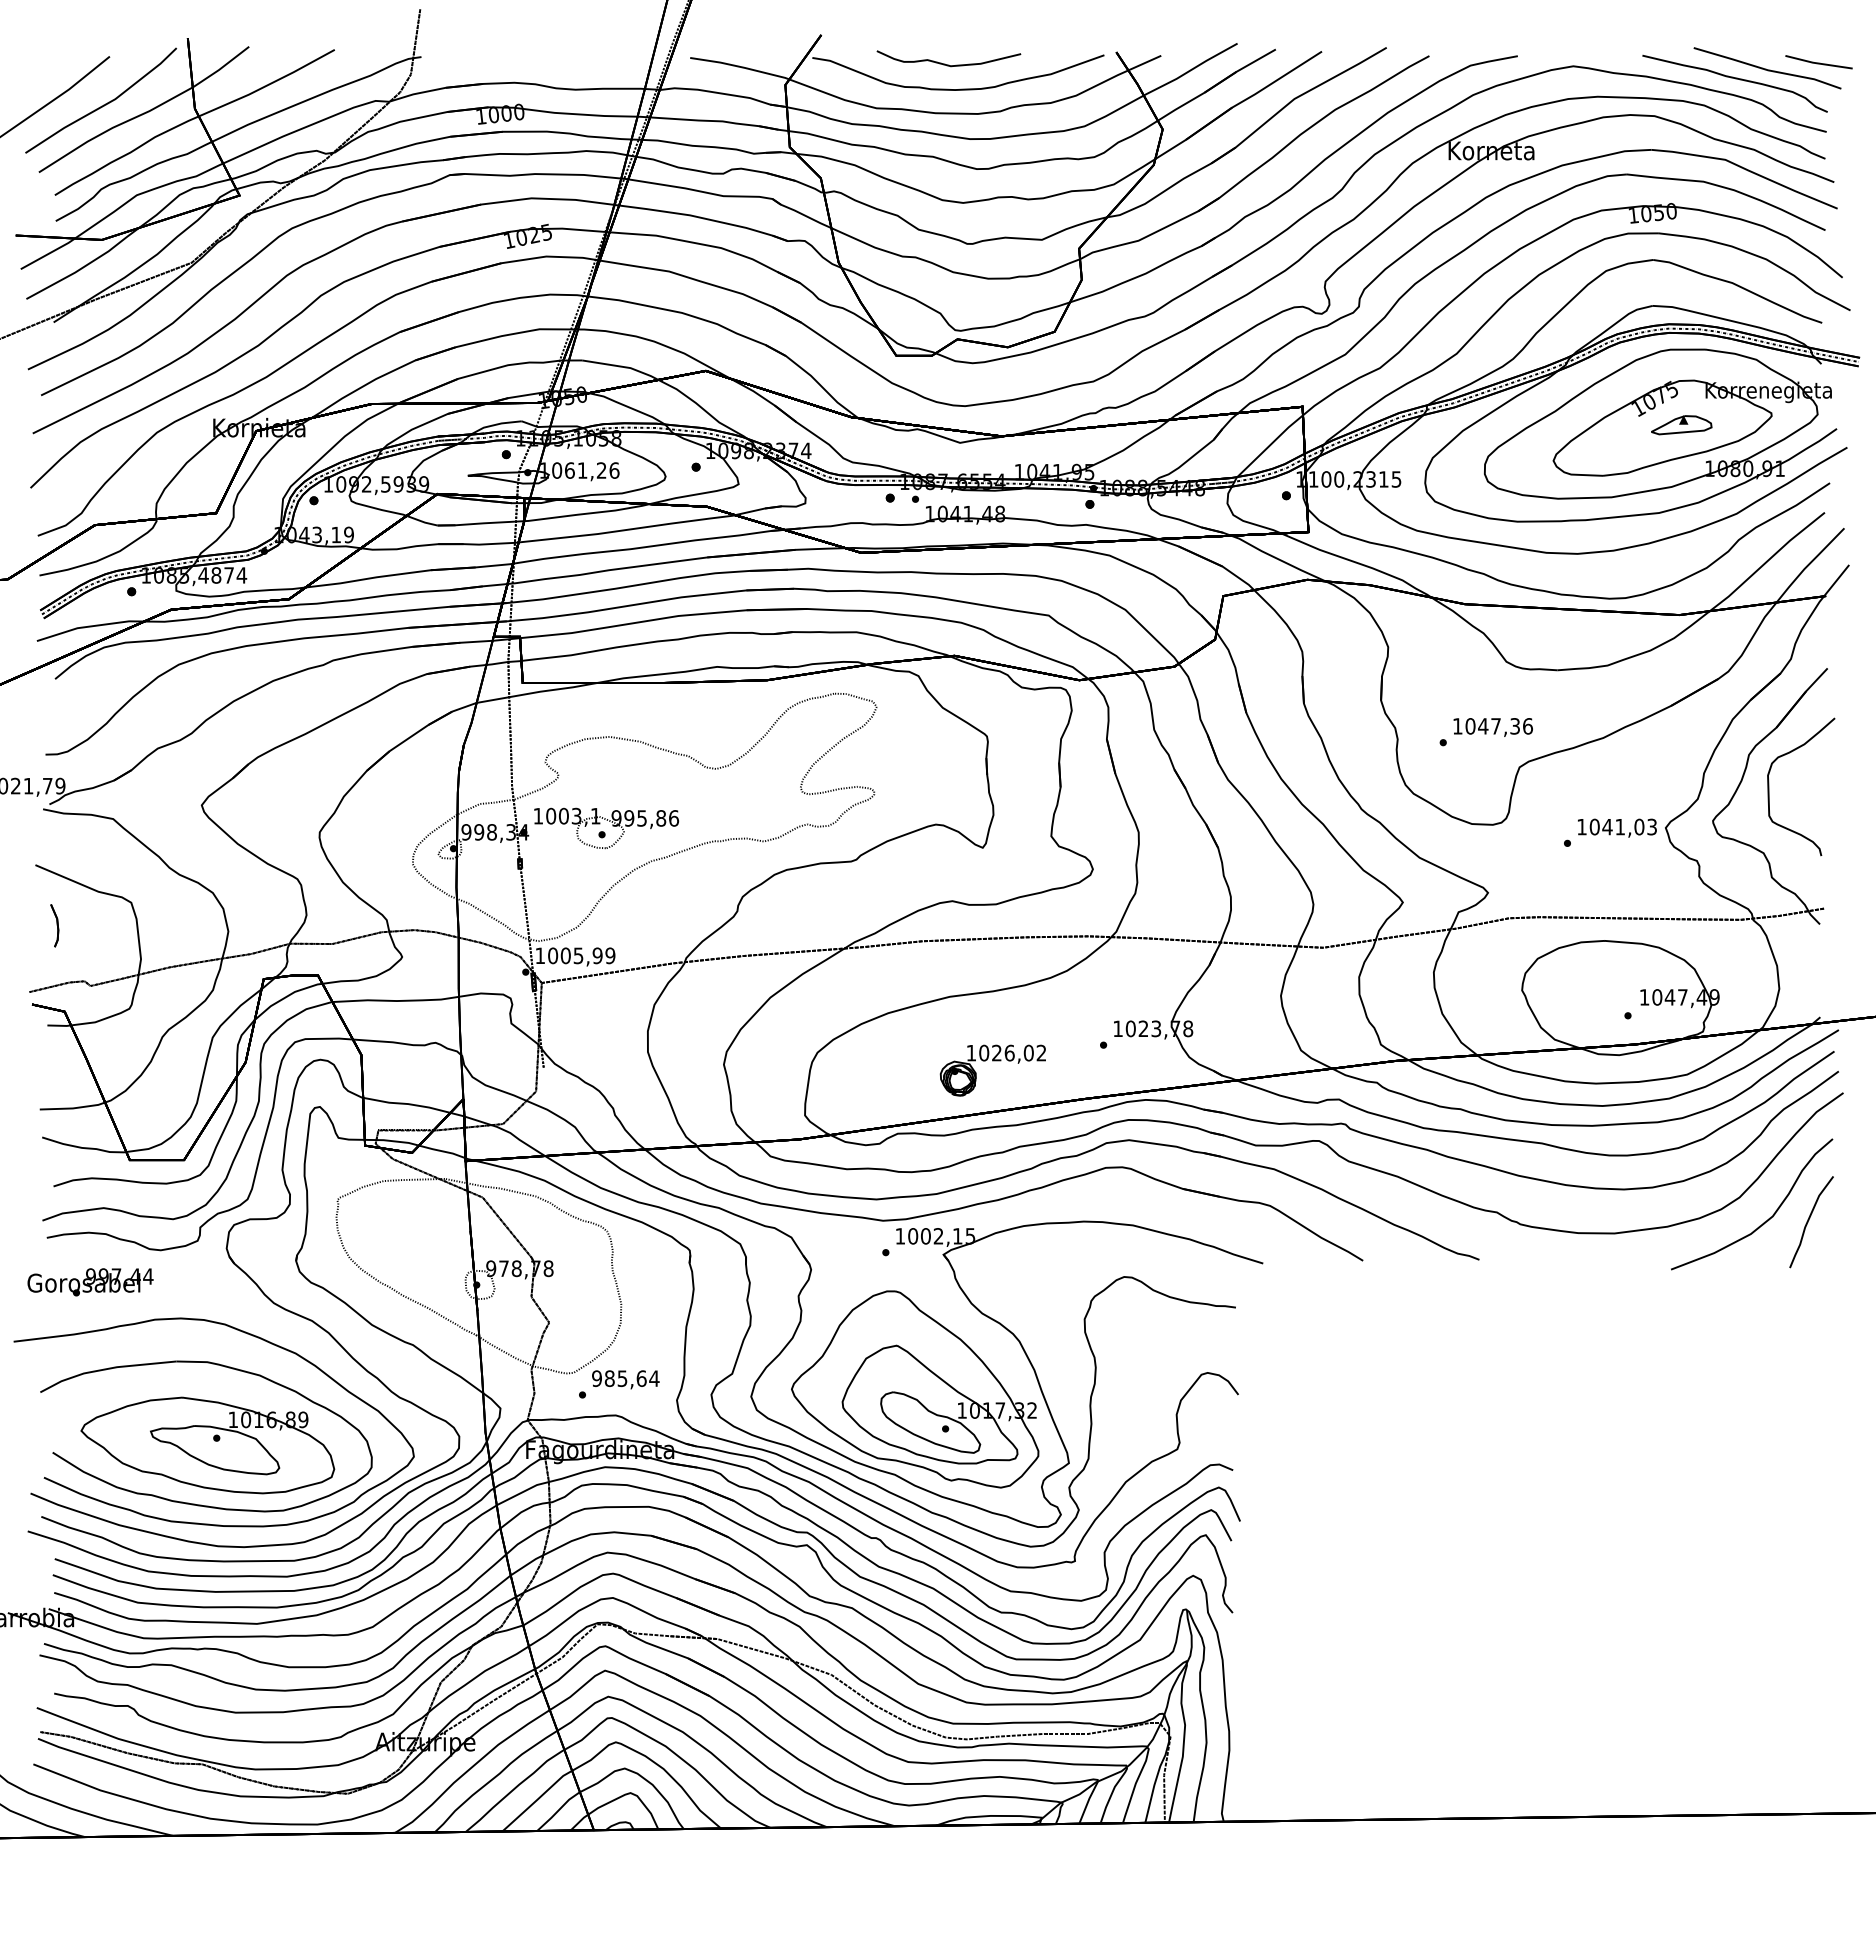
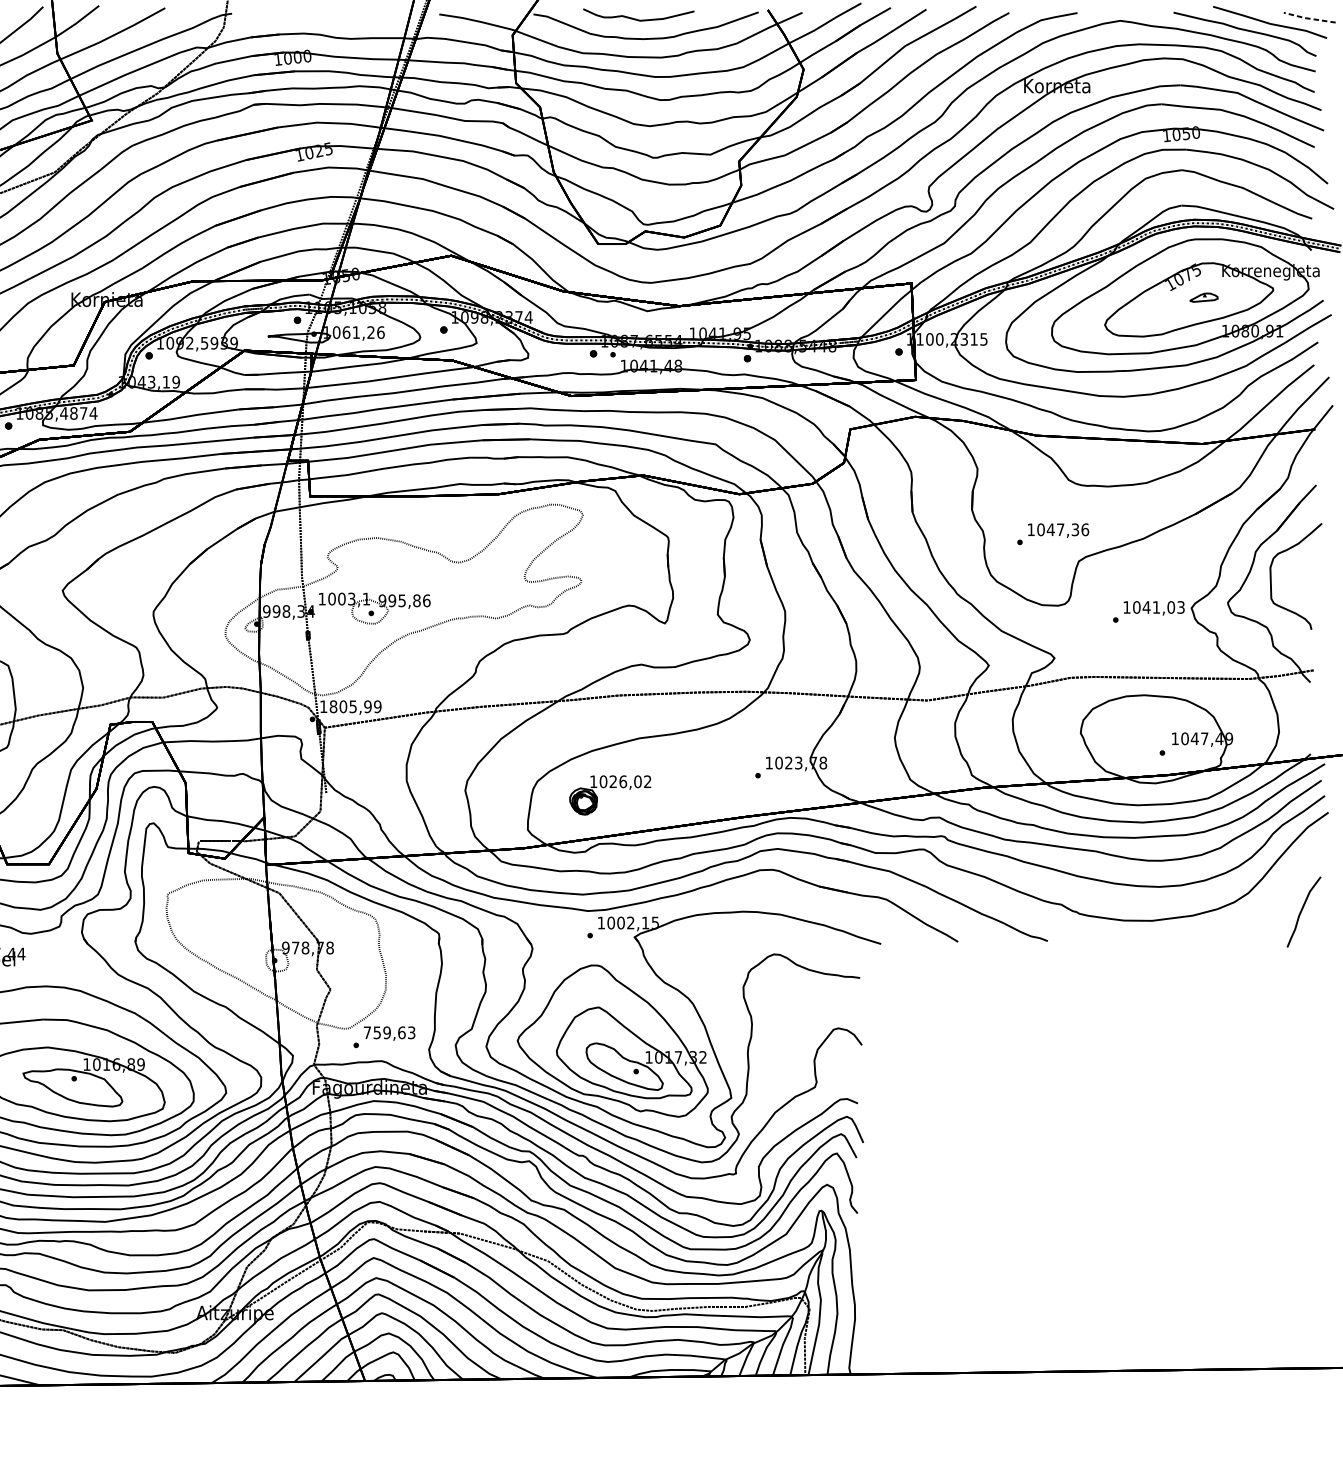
line: (1817, 63) -> (1308, 18), solid -> dashed
part: (1681, 425) -> (1203, 297), size x0.6
text: (553, 955) -> (333, 706), 1005,99 -> 1805,99
part: (992, 1061) -> (609, 788), moved
curve: (1764, 1221) -> (1267, 911), removed
text: (625, 1378) -> (389, 1032), 985,64 -> 759,63

